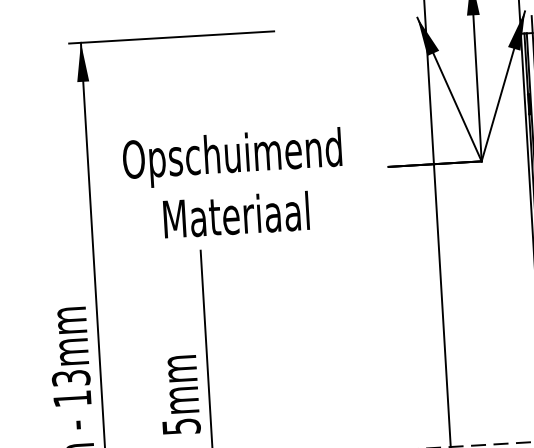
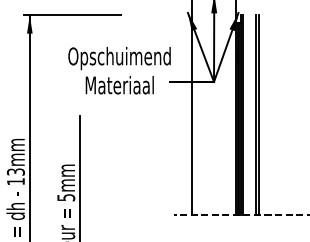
text: (233, 183) -> (119, 70), moved

